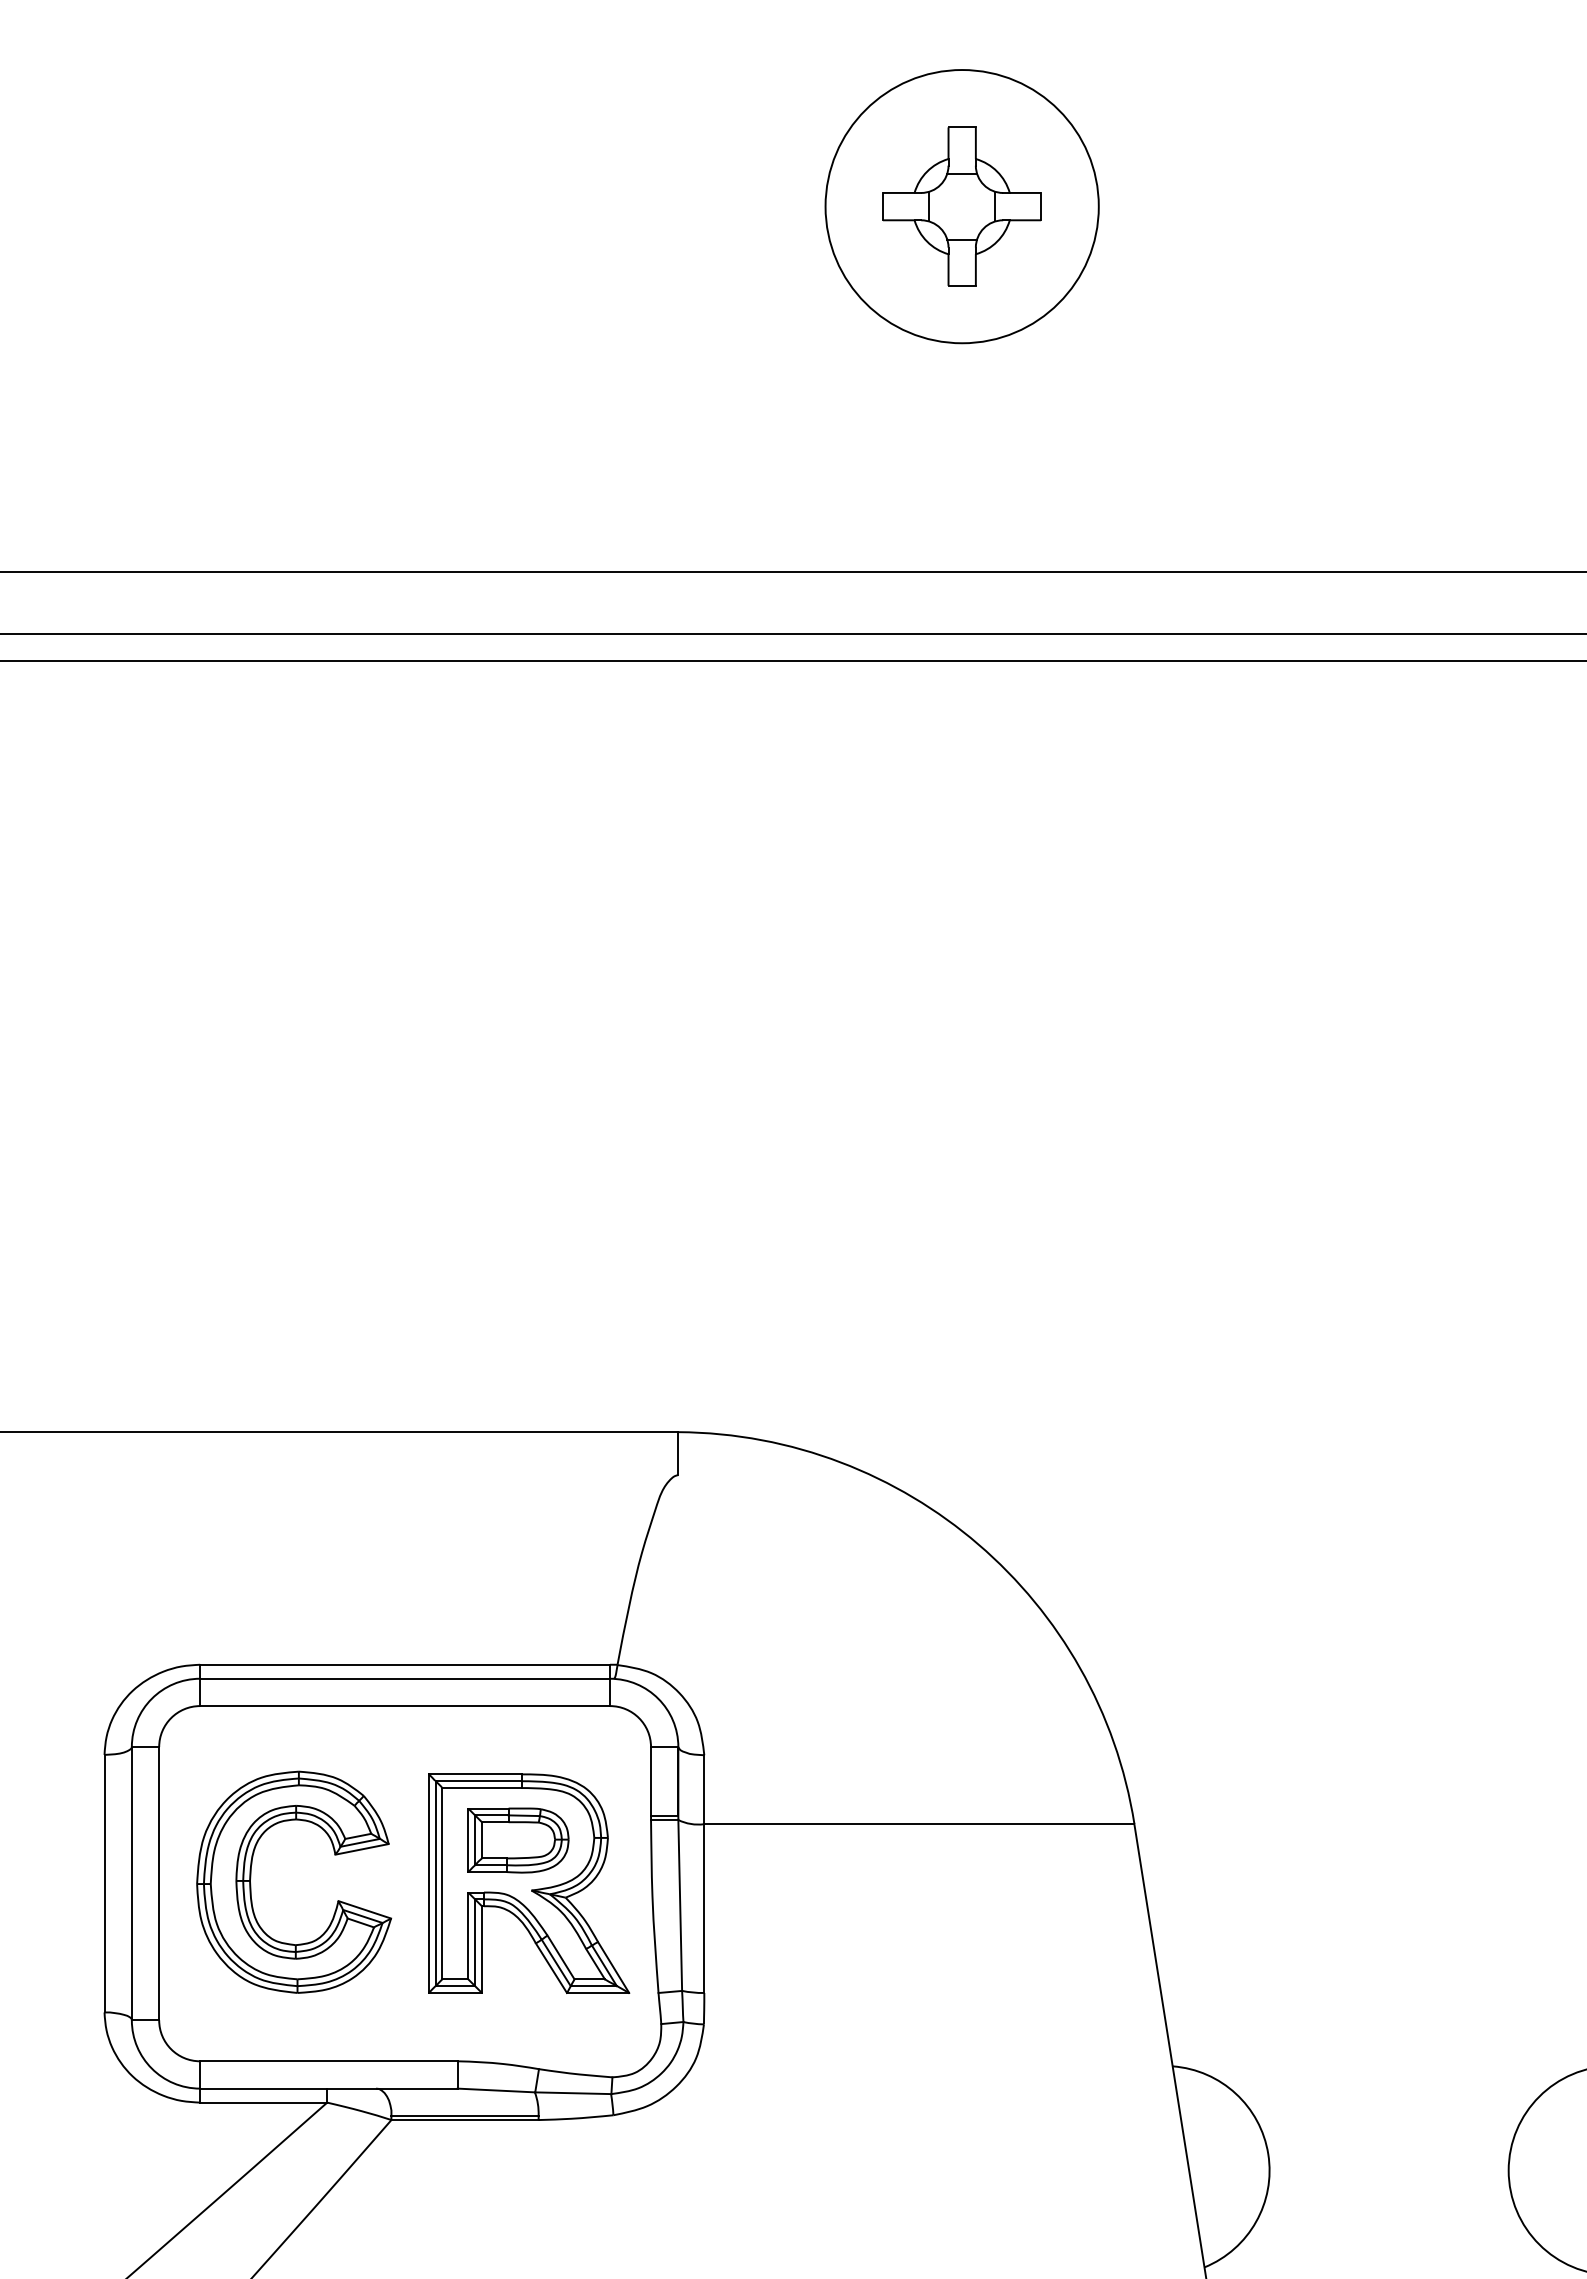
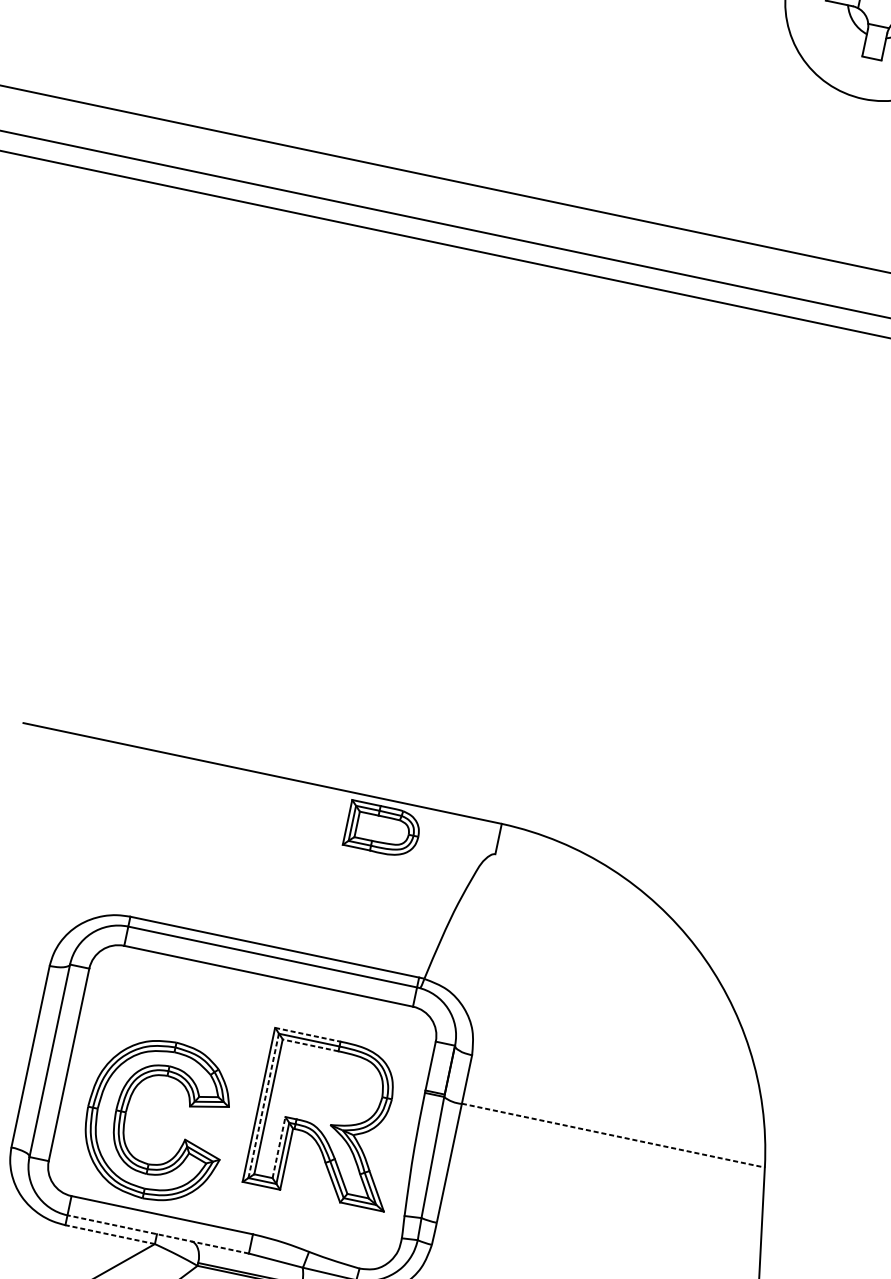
line: (475, 1774) -> (308, 1034), solid -> dashed
line: (481, 1788) -> (310, 1045), solid -> dashed
line: (919, 1823) -> (613, 1135), solid -> dashed
part: (518, 1840) -> (382, 829), moved
part: (251, 1878) -> (127, 1110), moved
line: (435, 1884) -> (263, 1106), solid -> dashed
line: (468, 1935) -> (279, 1147), solid -> dashed
line: (328, 2088) -> (157, 1234), solid -> dashed
line: (263, 2102) -> (110, 1234), solid -> dashed

